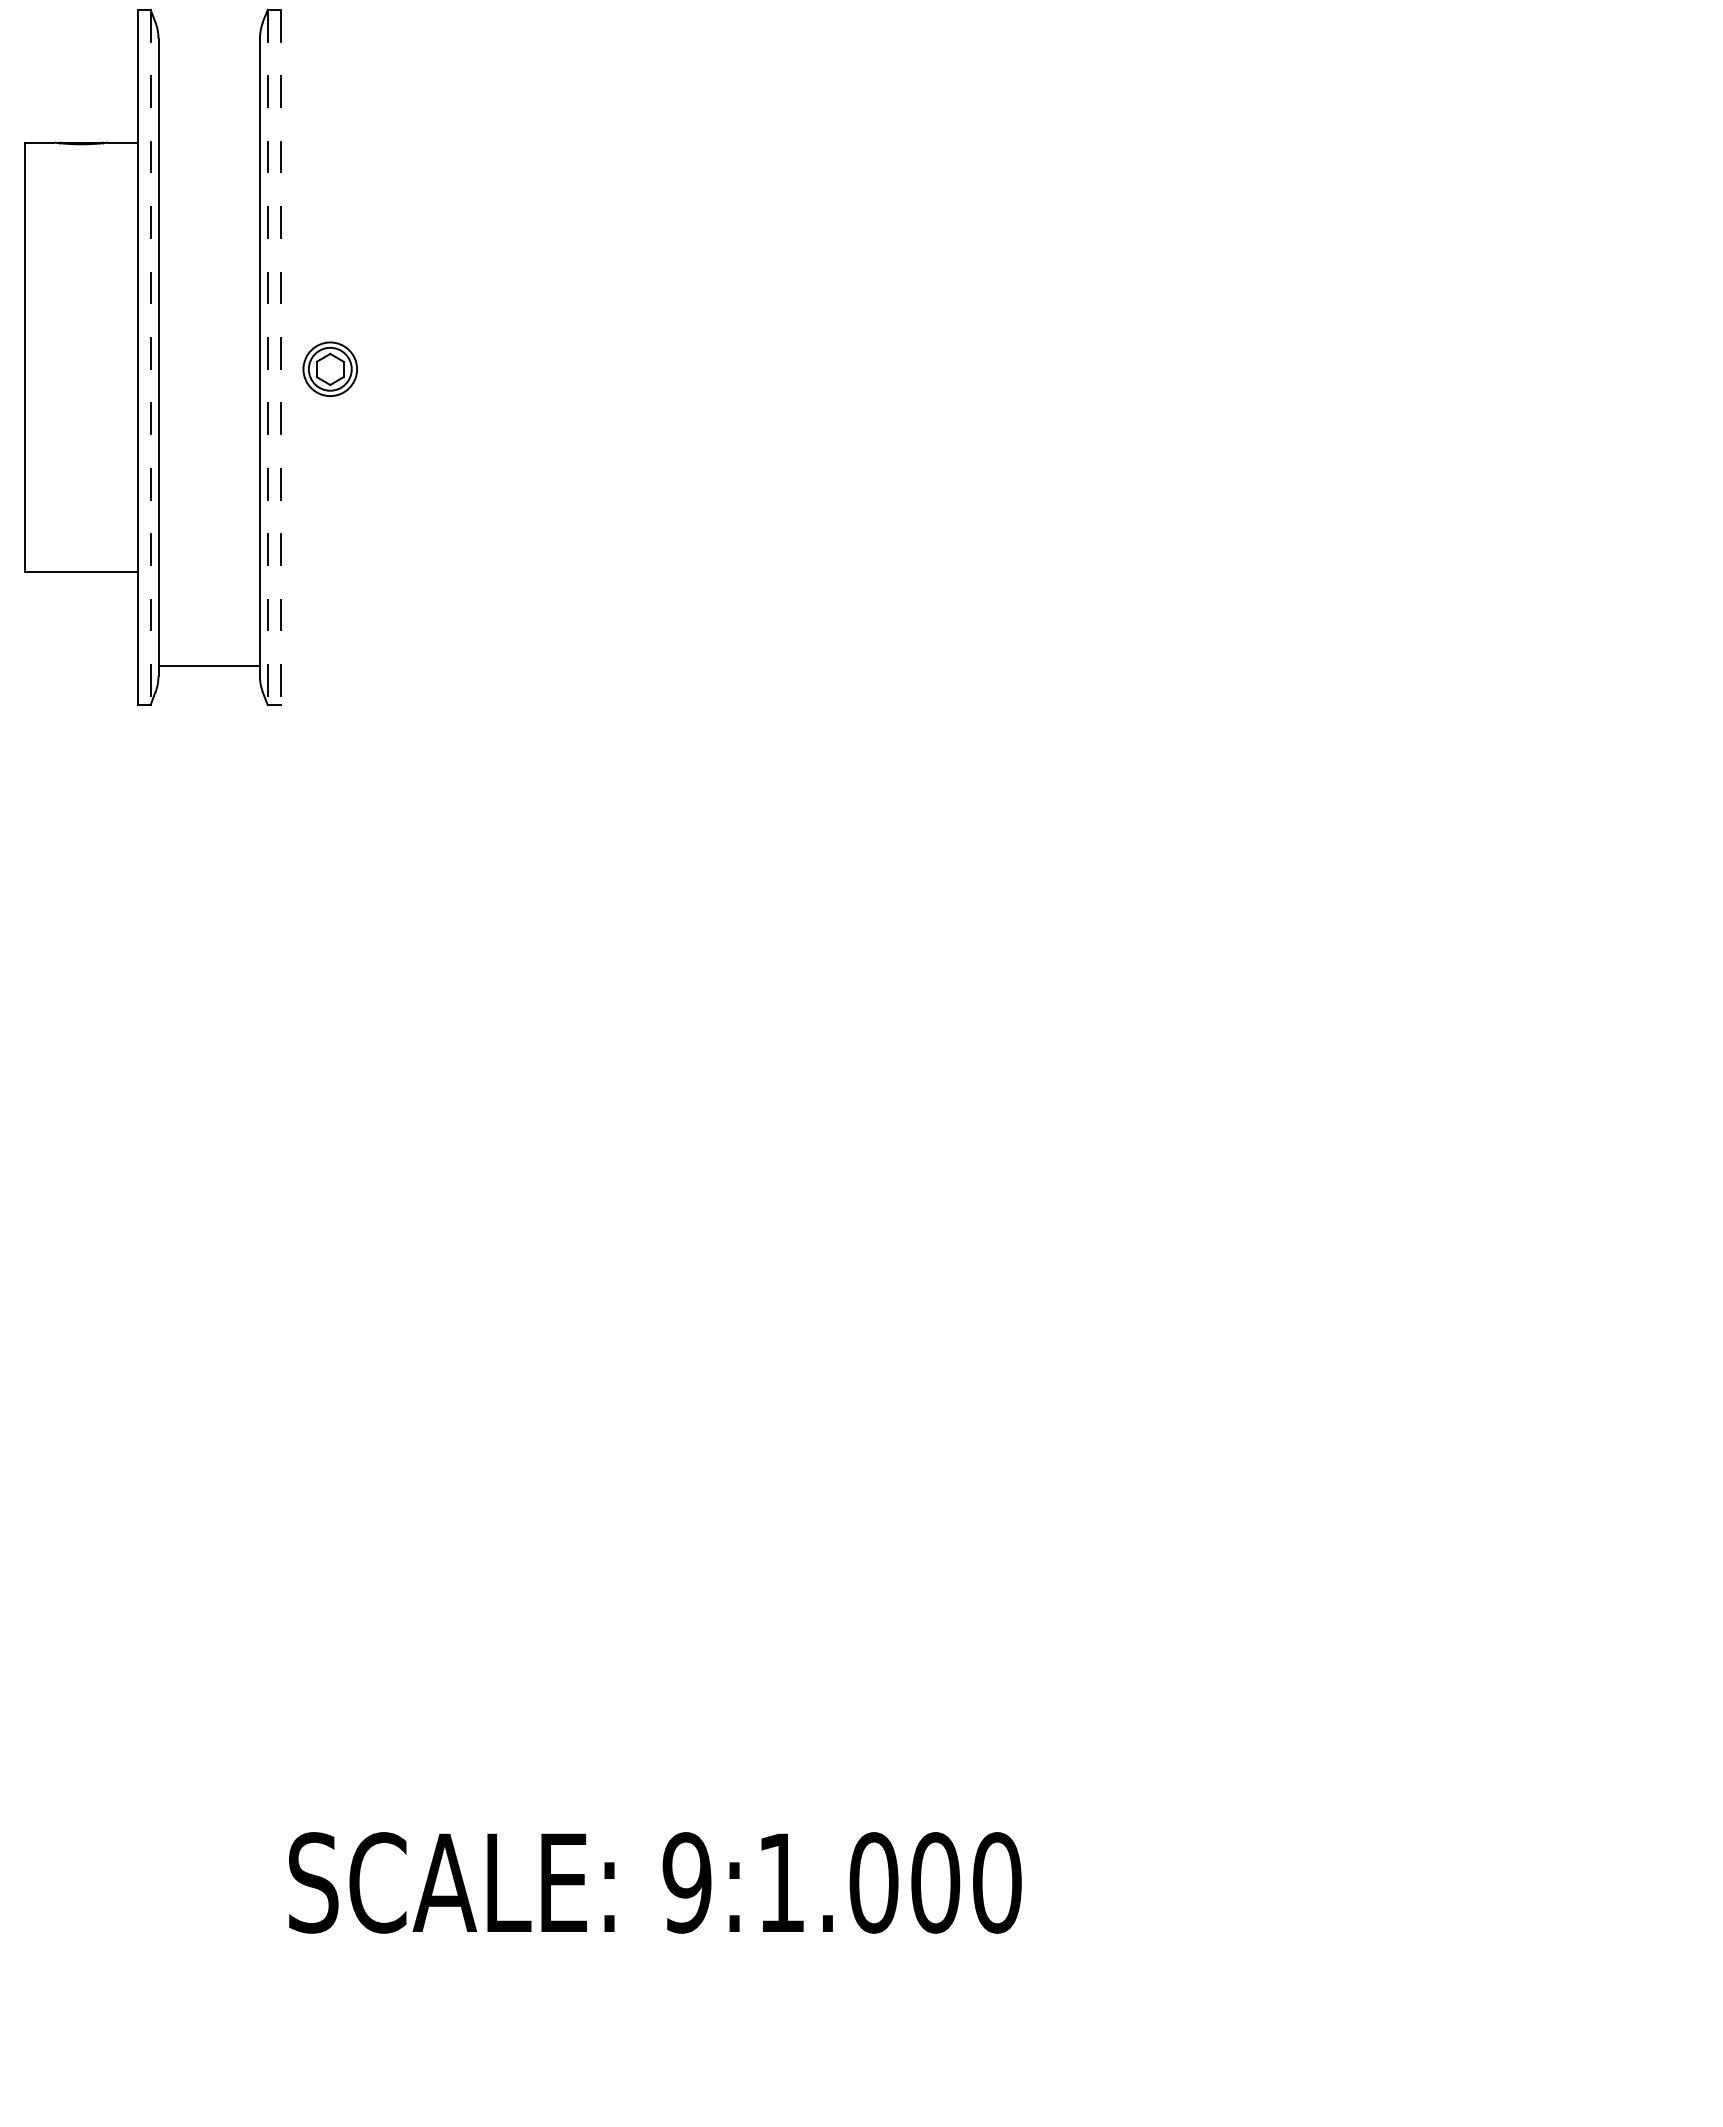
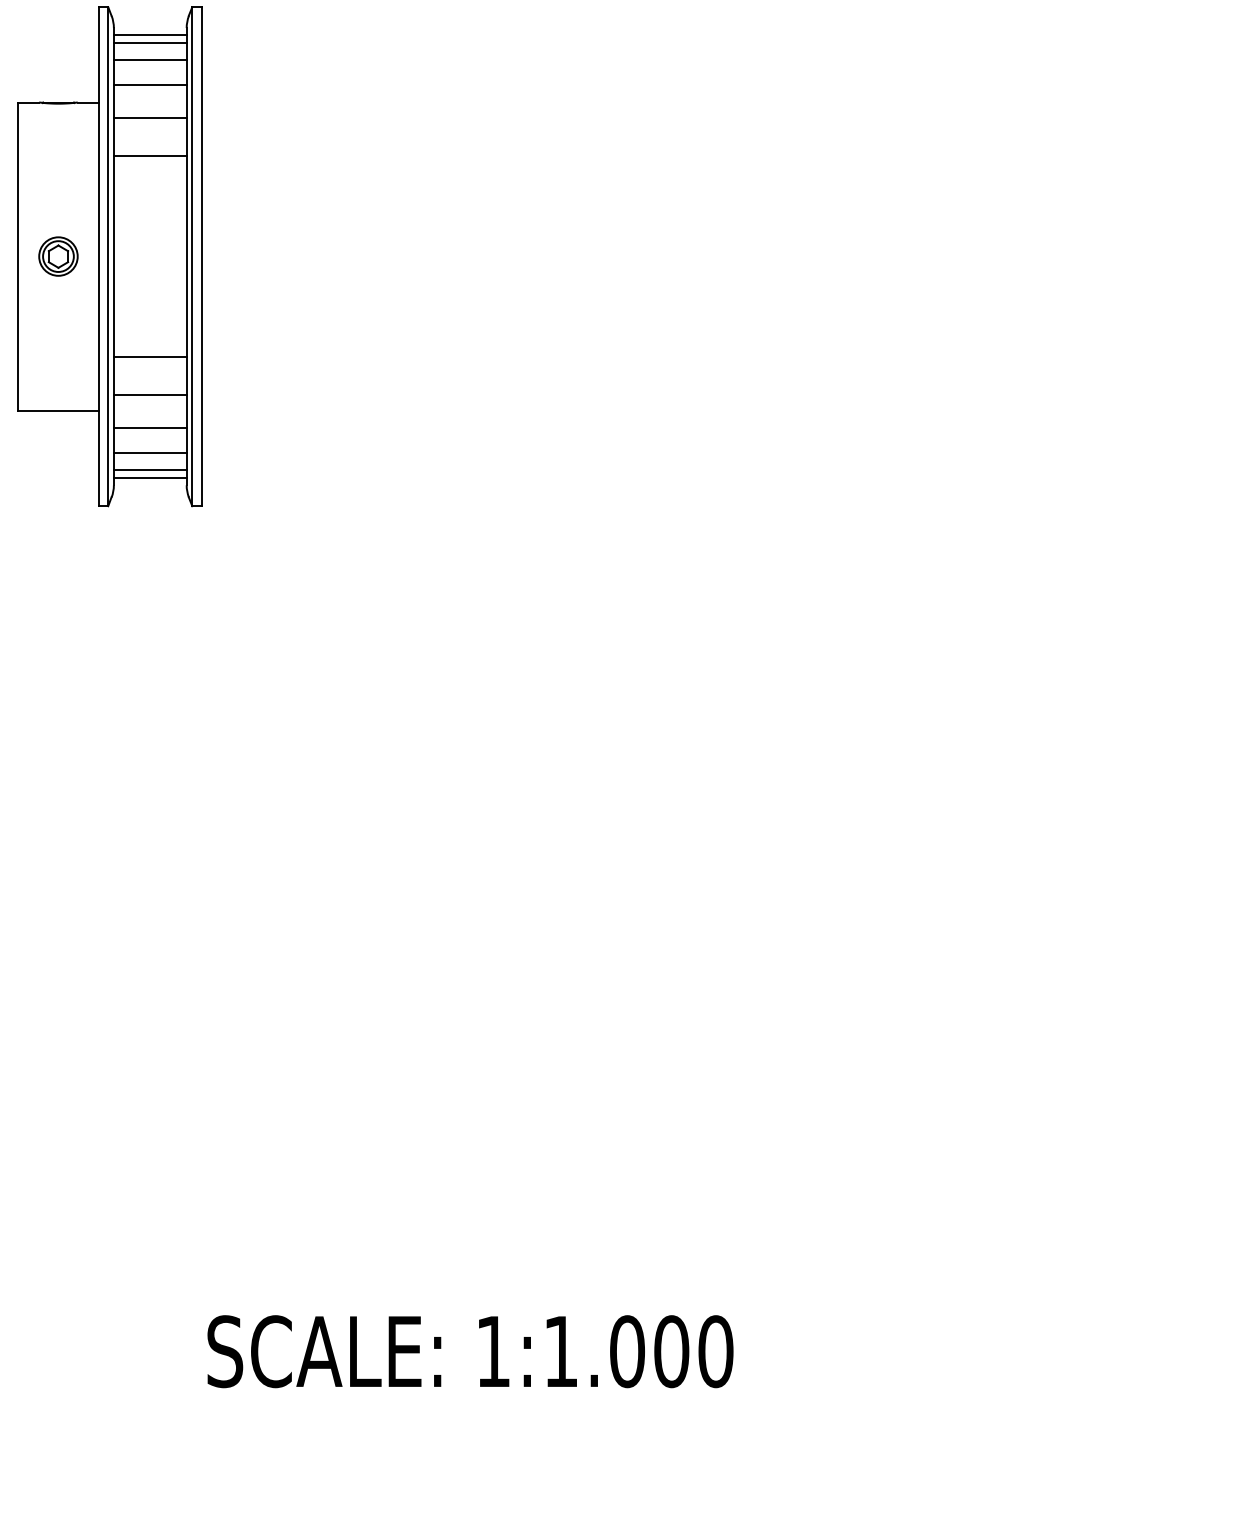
line: (208, 49) -> (149, 35), added
line: (208, 59) -> (149, 42), added
line: (208, 83) -> (149, 60), added
line: (208, 118) -> (149, 85), added
line: (208, 164) -> (149, 118), added
line: (208, 217) -> (149, 156), added
line: (150, 357) -> (108, 256), dashed -> solid
line: (267, 357) -> (192, 256), dashed -> solid
line: (280, 357) -> (201, 256), dashed -> solid
part: (329, 368) -> (57, 256), moved
line: (208, 497) -> (149, 357), added
line: (208, 550) -> (149, 395), added
line: (208, 595) -> (149, 427), added
line: (208, 631) -> (149, 453), added
line: (208, 655) -> (149, 470), added
text: (686, 1882) -> (492, 1351), 9:1.000 -> 1:1.000

